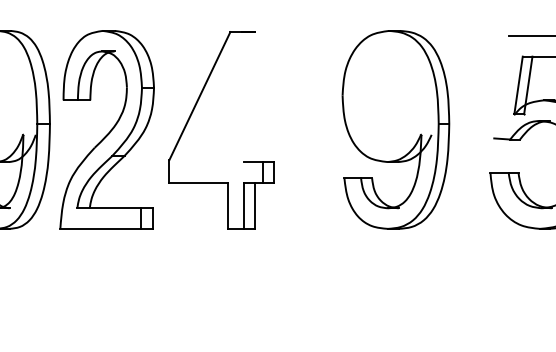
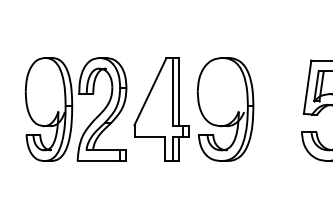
line: (501, 85) -> (307, 86), added
line: (244, 97) -> (173, 92), added
line: (255, 97) -> (179, 92), added
part: (395, 129) -> (225, 109), moved

